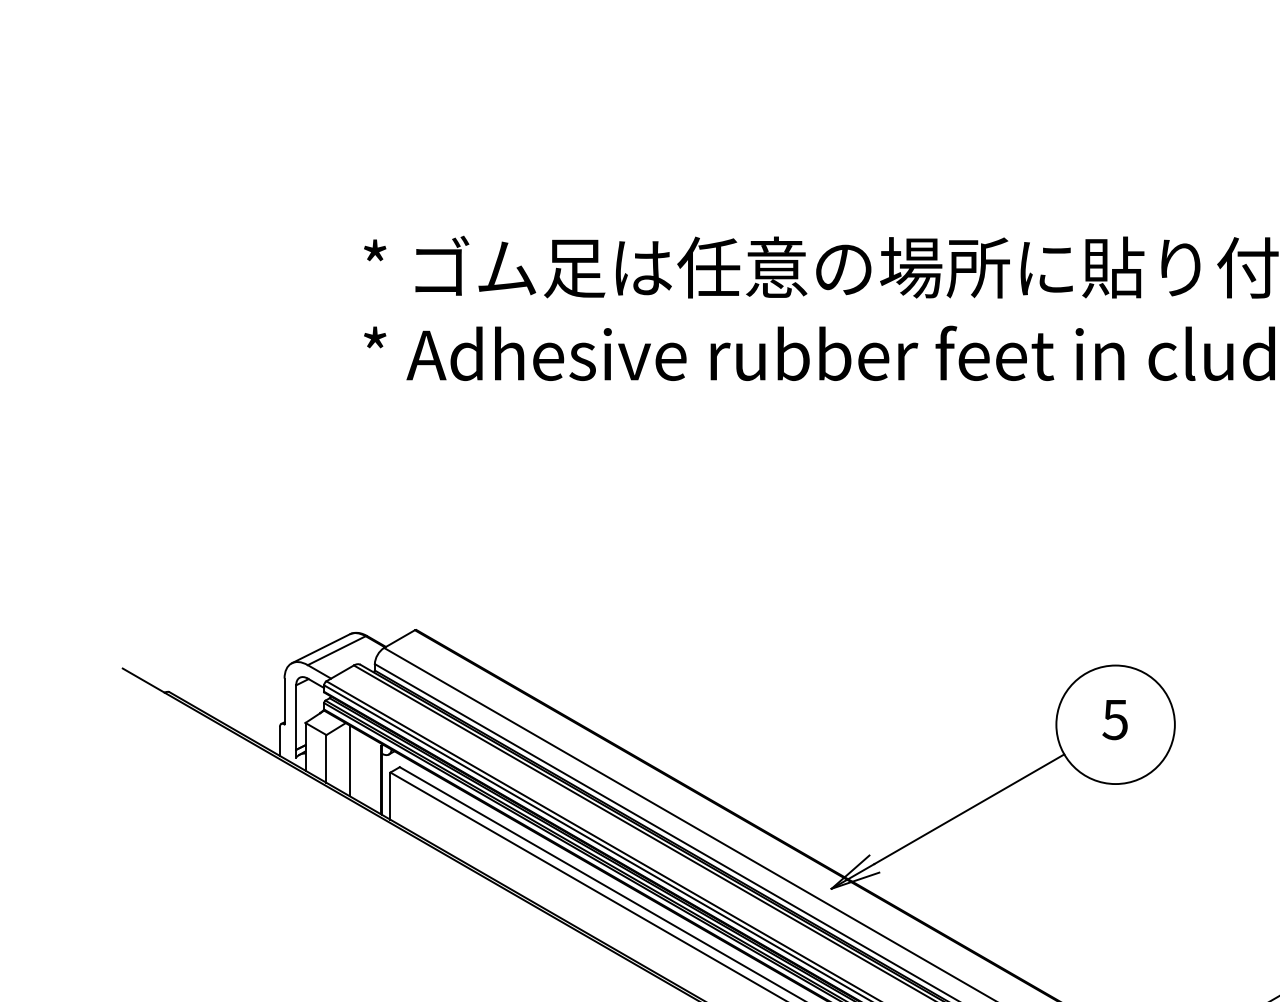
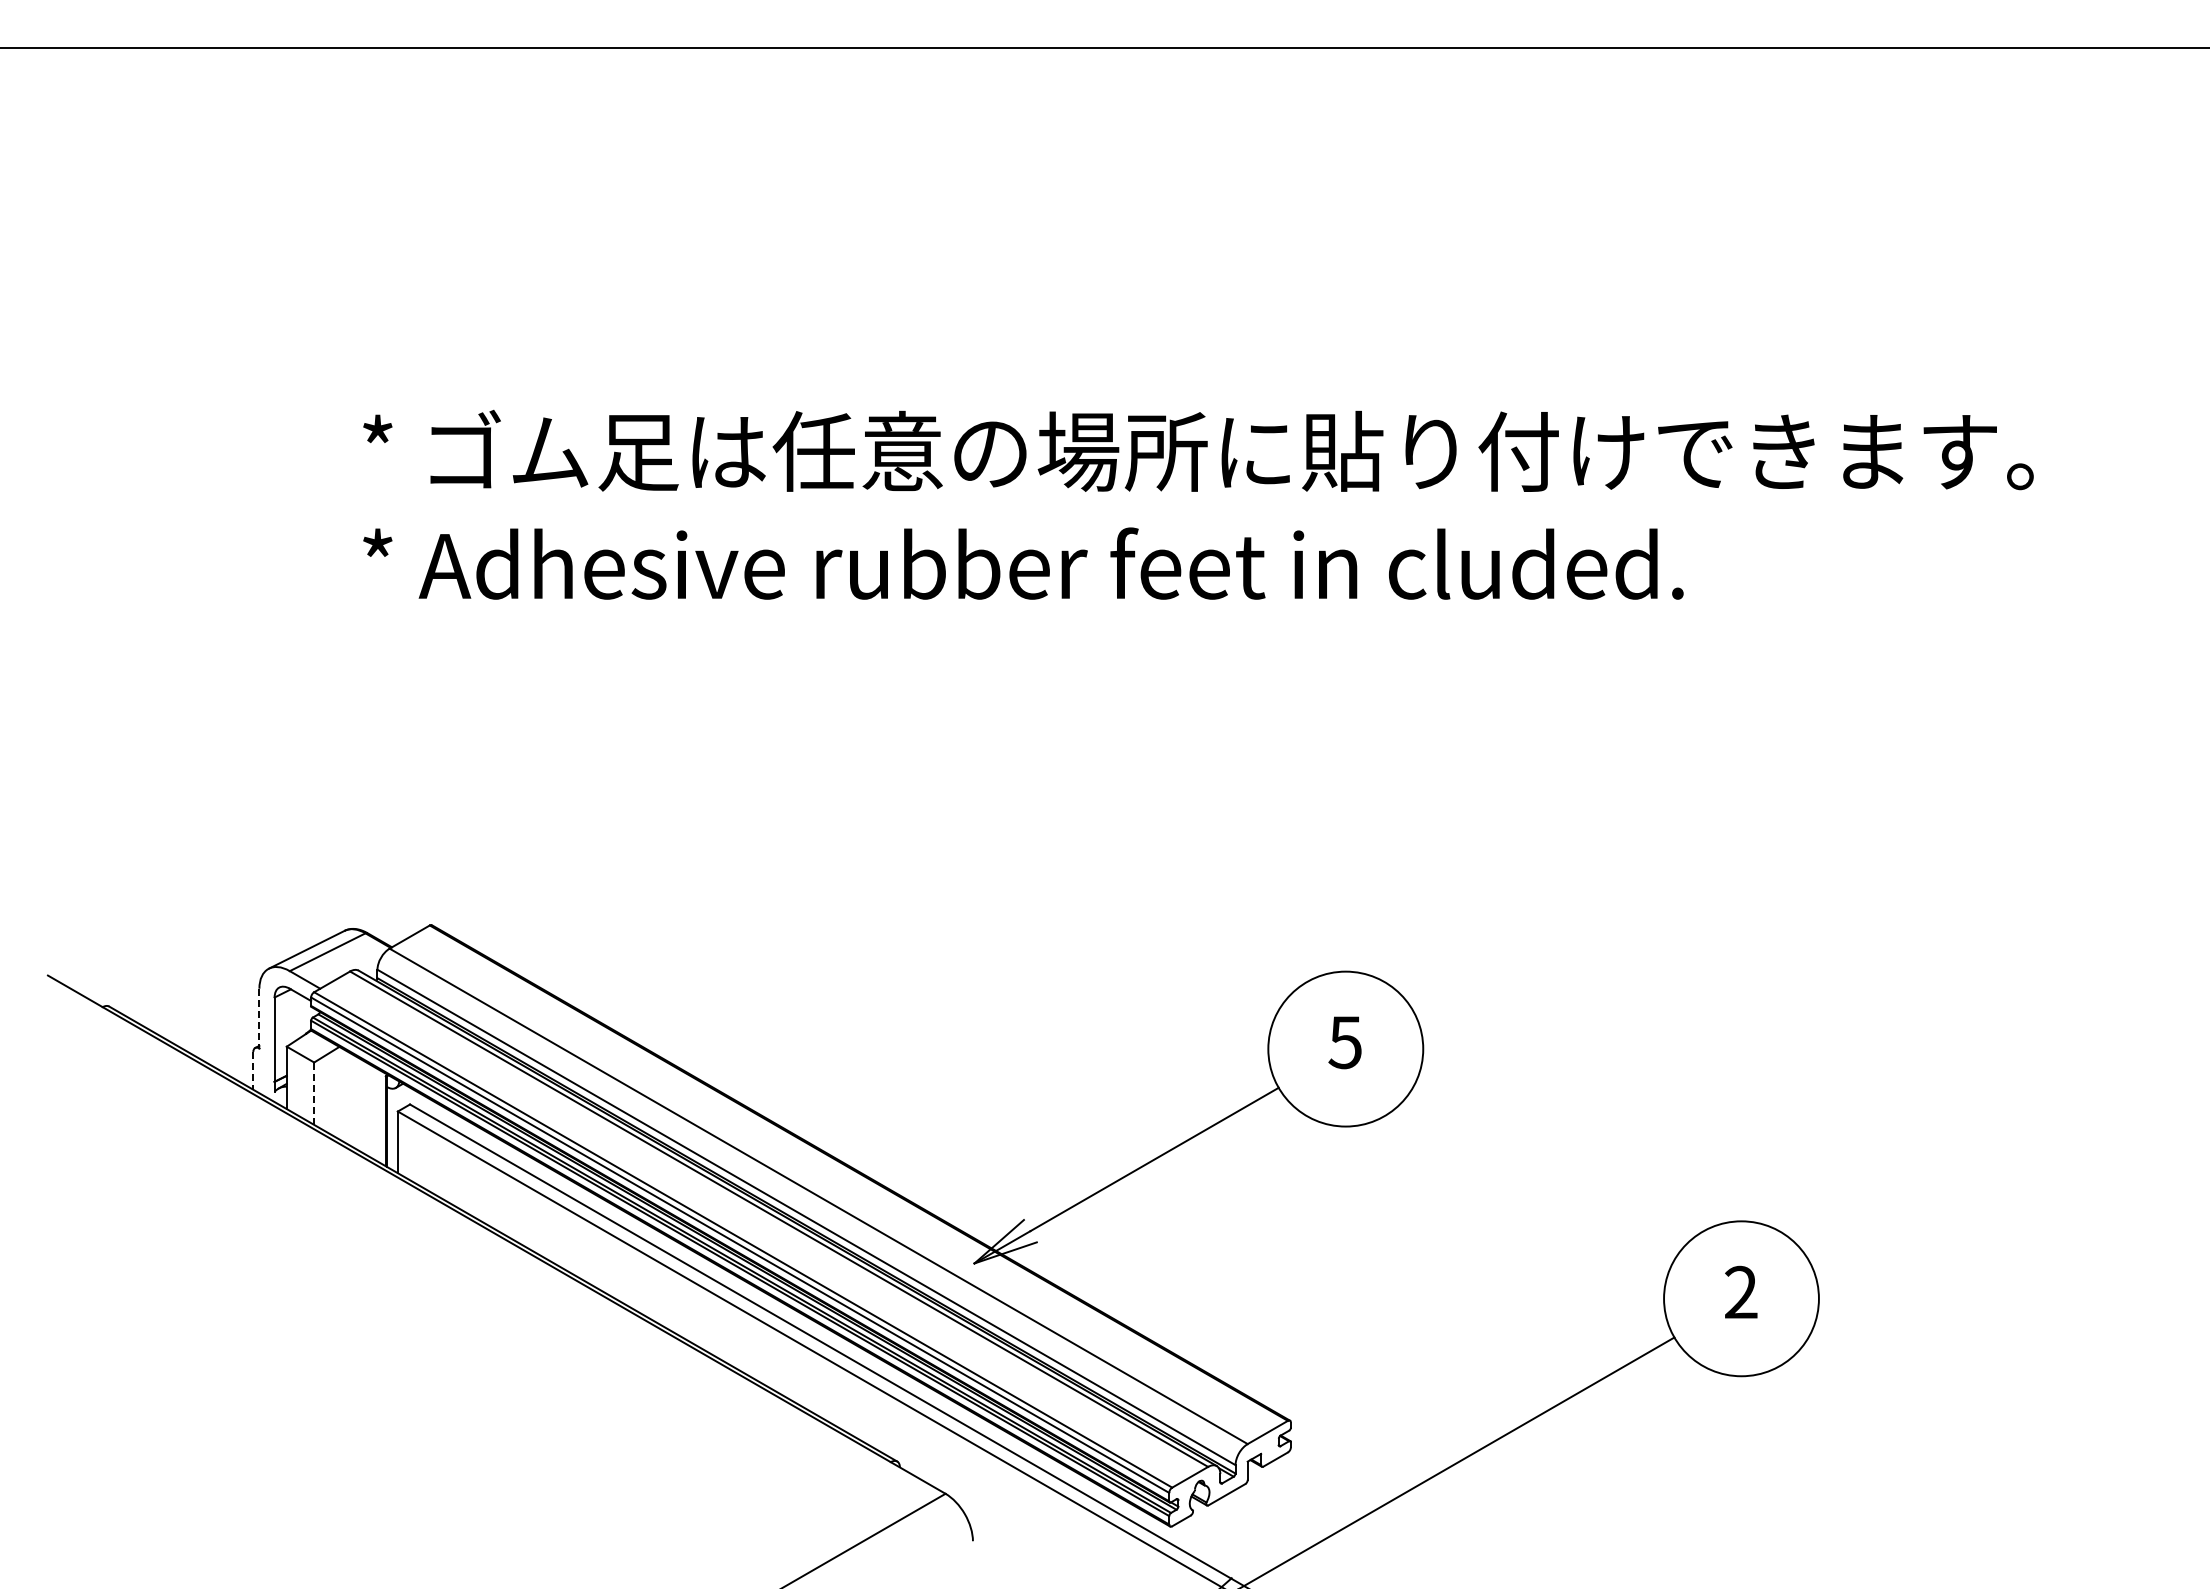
line: (284, 701) -> (259, 1018), solid -> dashed
line: (280, 741) -> (253, 1070), solid -> dashed
line: (326, 758) -> (314, 1093), solid -> dashed
line: (349, 760) -> (344, 1095), removed

